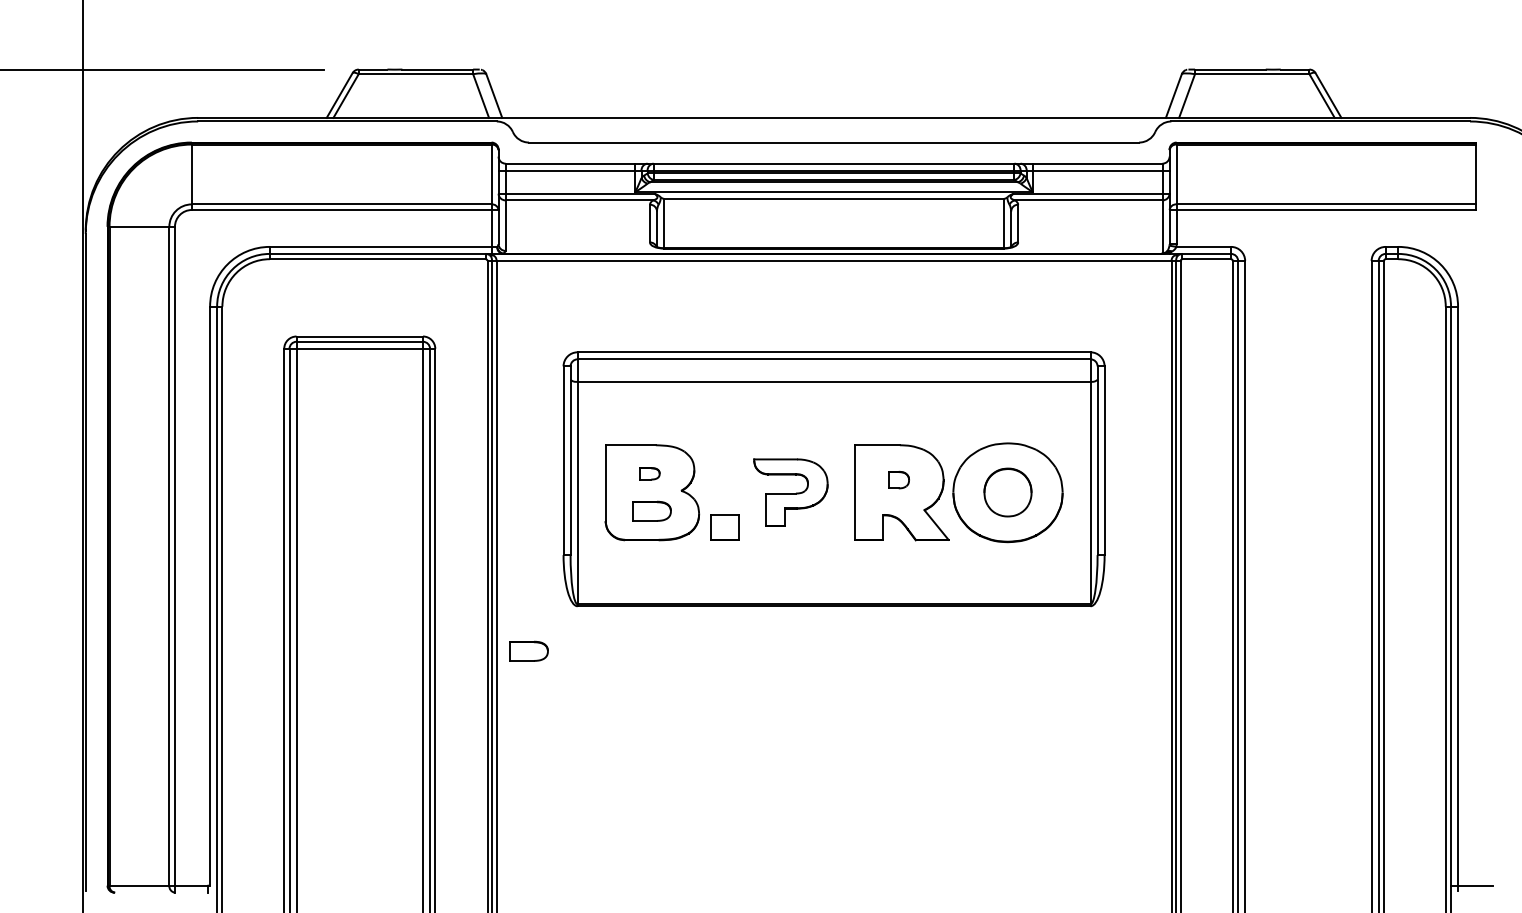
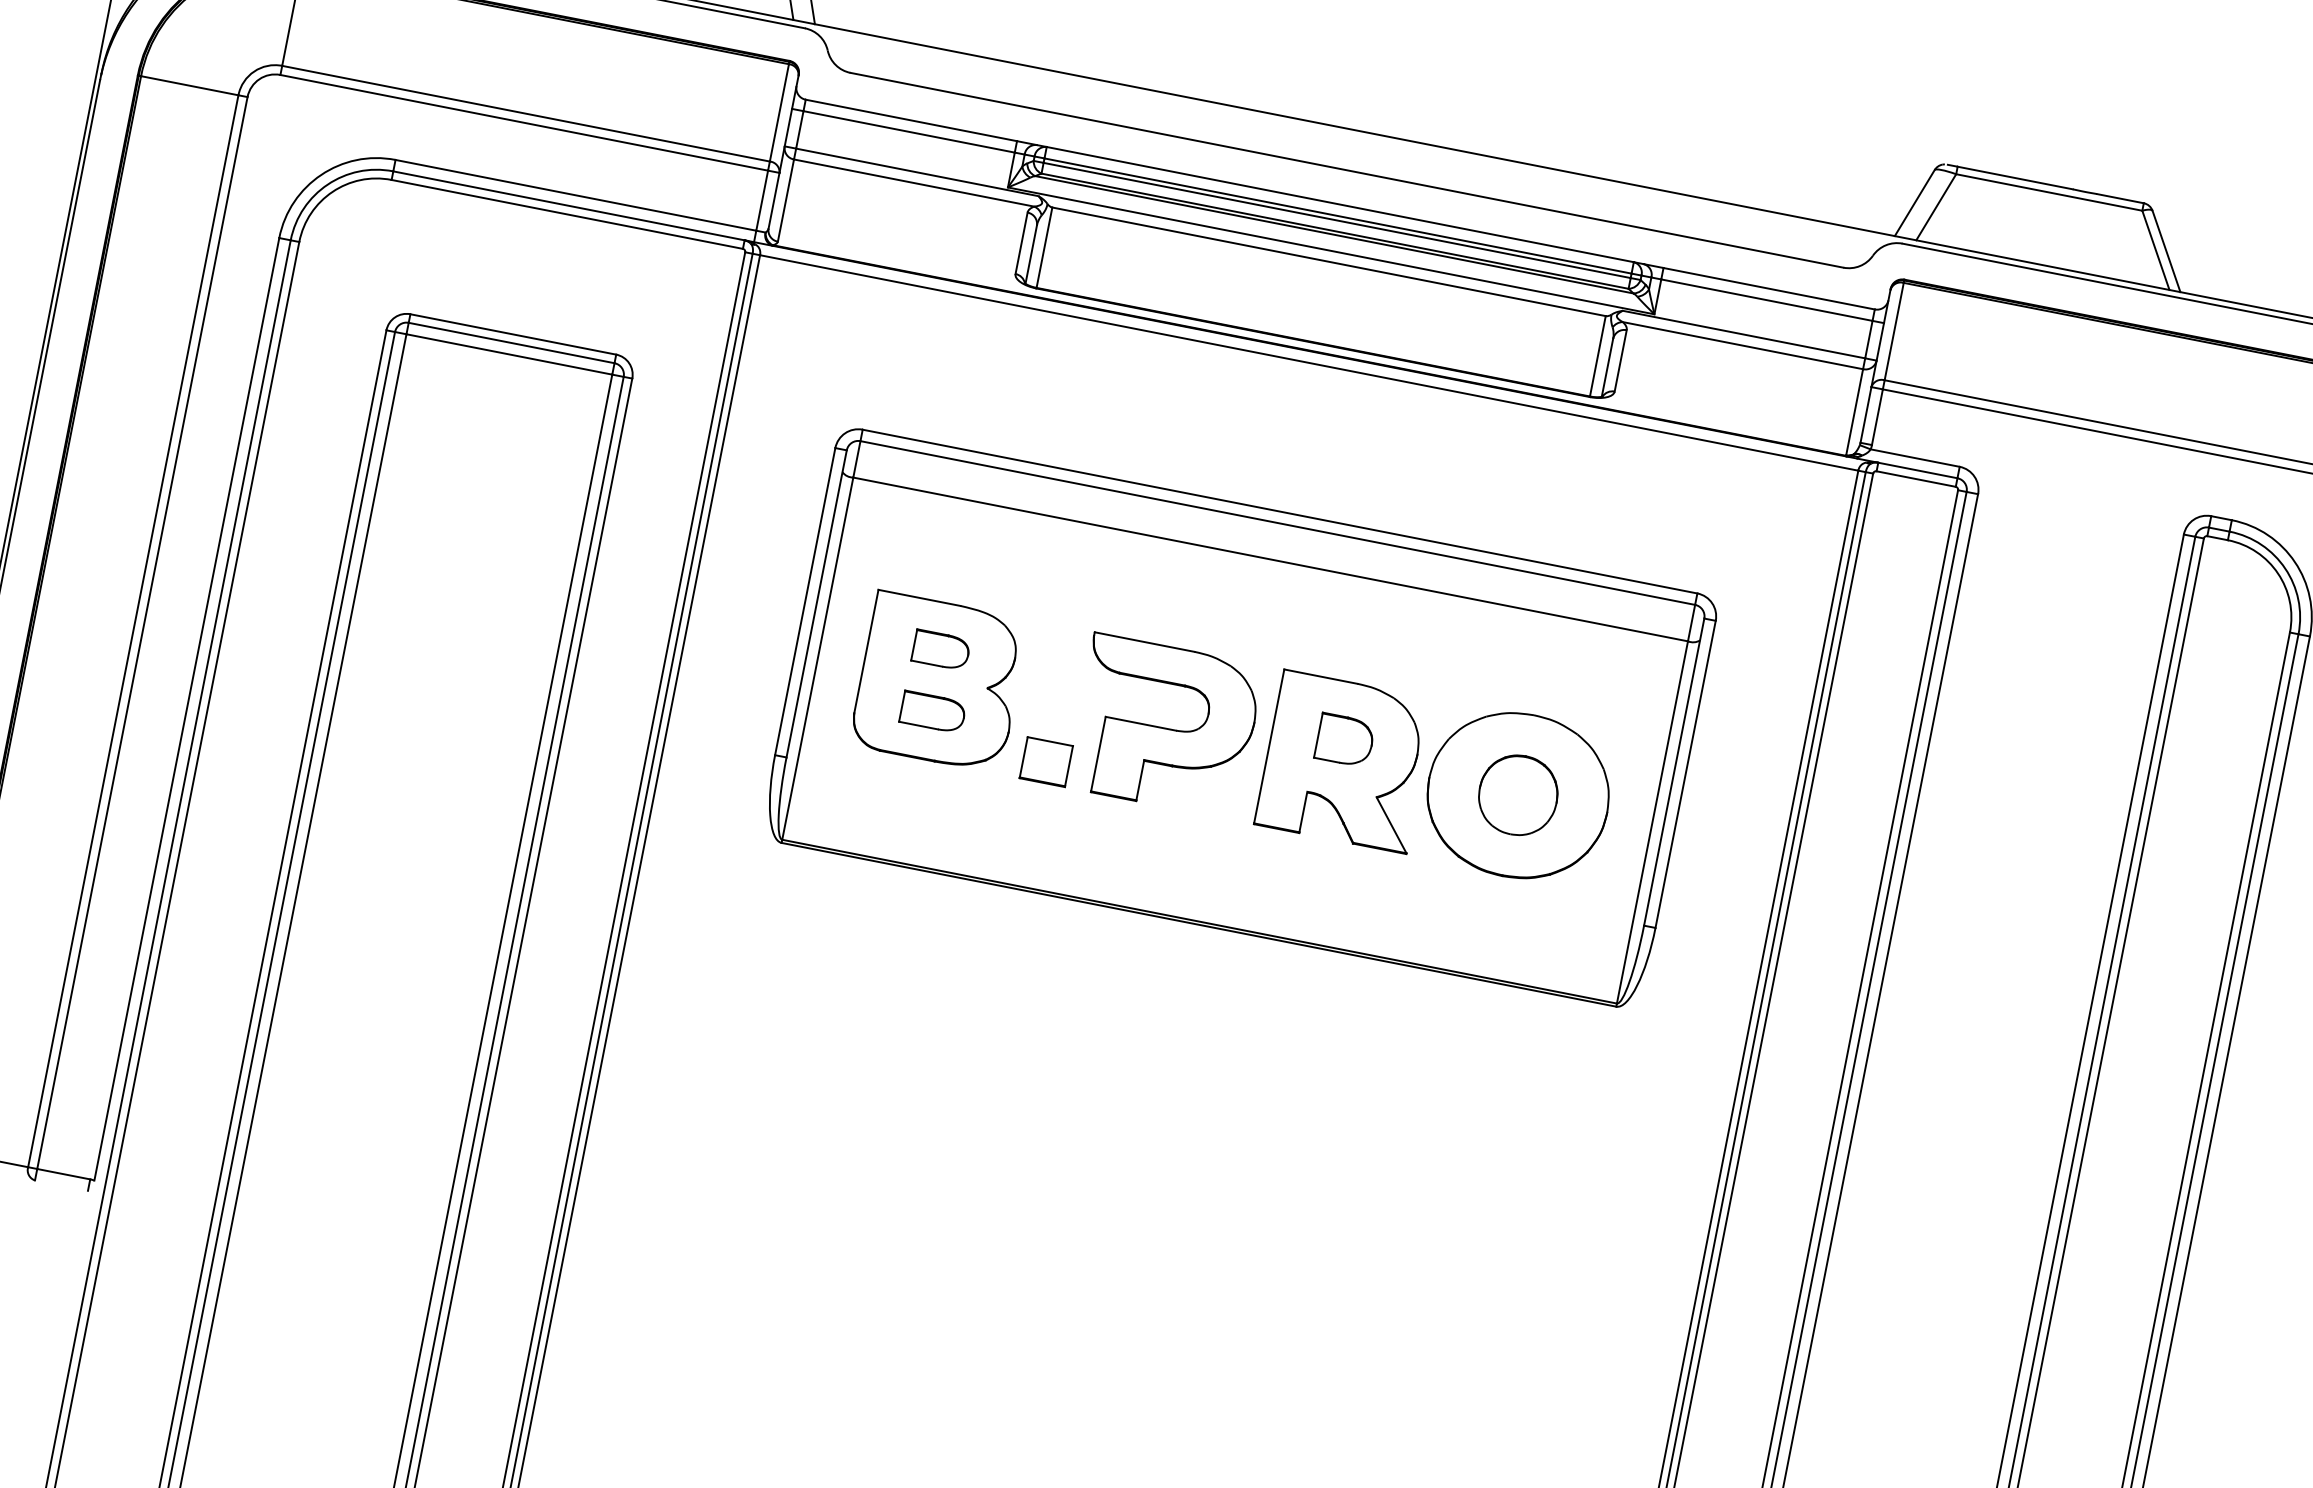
part: (649, 473) -> (941, 649), size x1.67
part: (899, 479) -> (1345, 739), size x1.67
part: (790, 492) -> (1164, 725), size x1.43
part: (528, 650) -> (687, 899), removed

